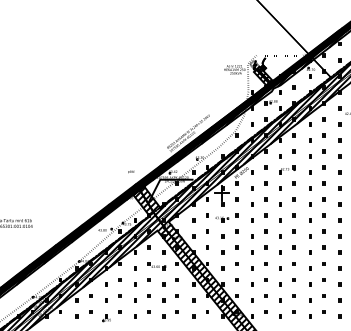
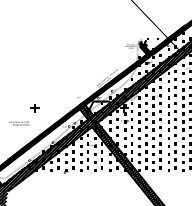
part: (42, 193) -> (34, 108), added

